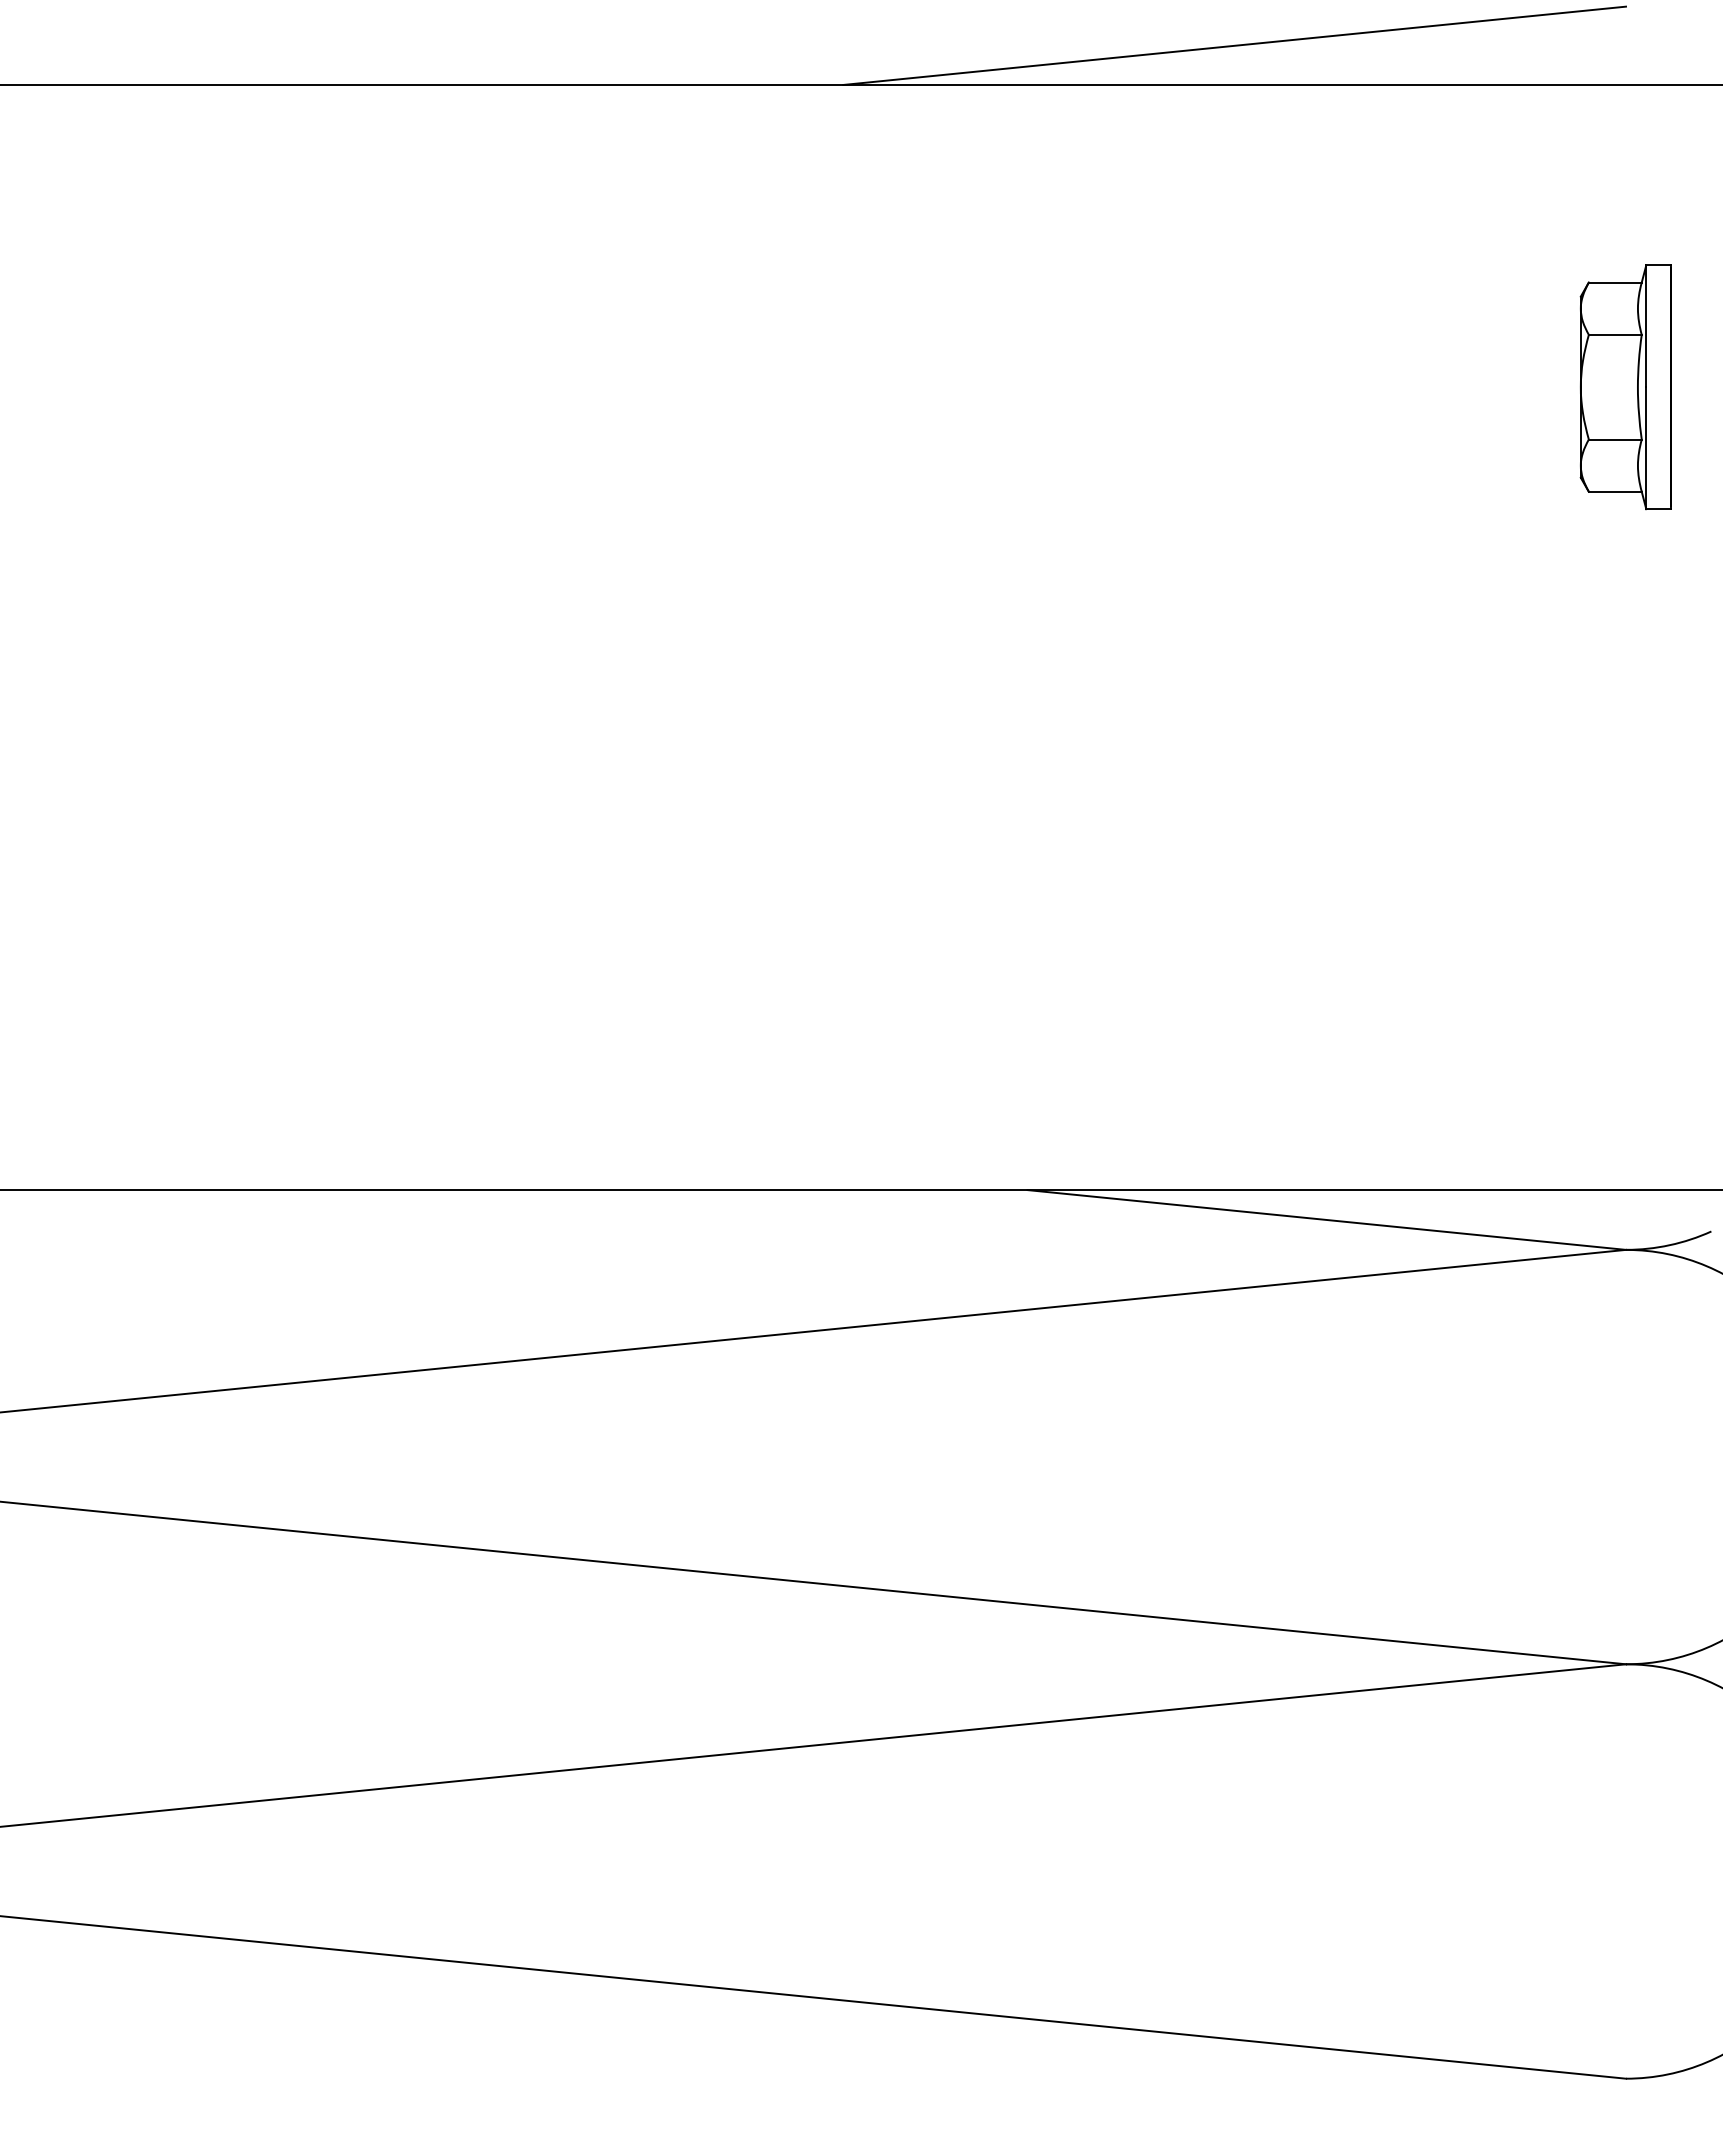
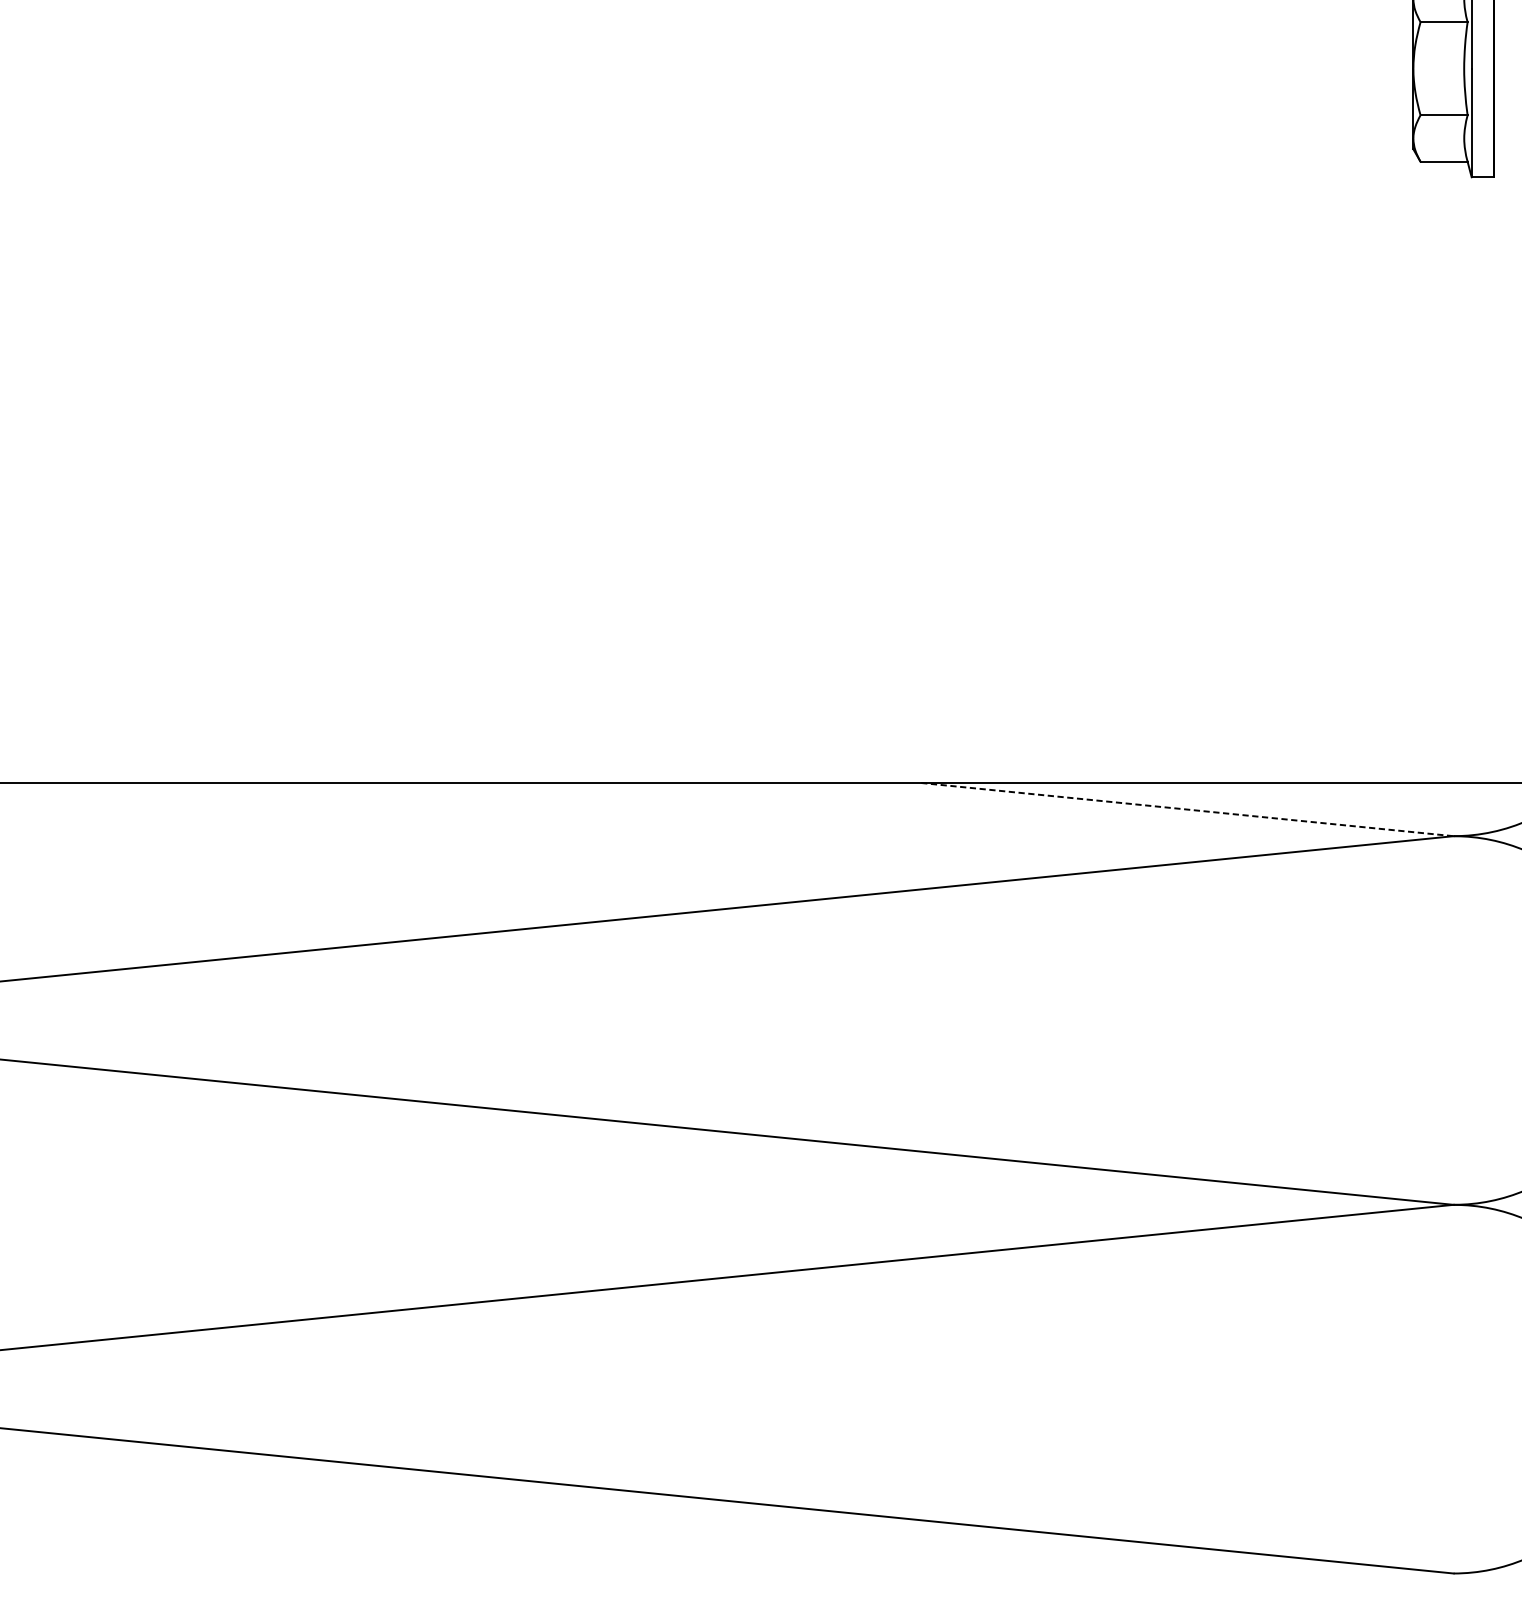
line: (1326, 1219) -> (1187, 809), solid -> dashed

